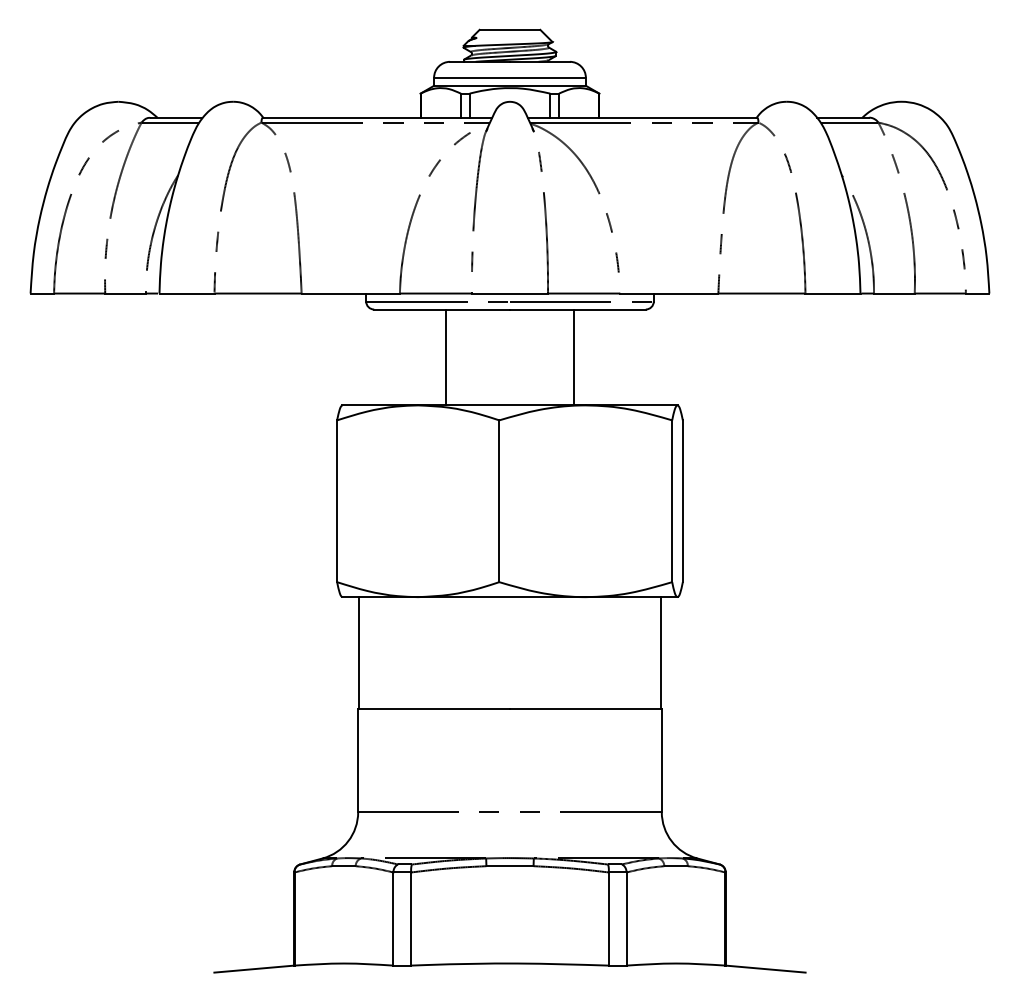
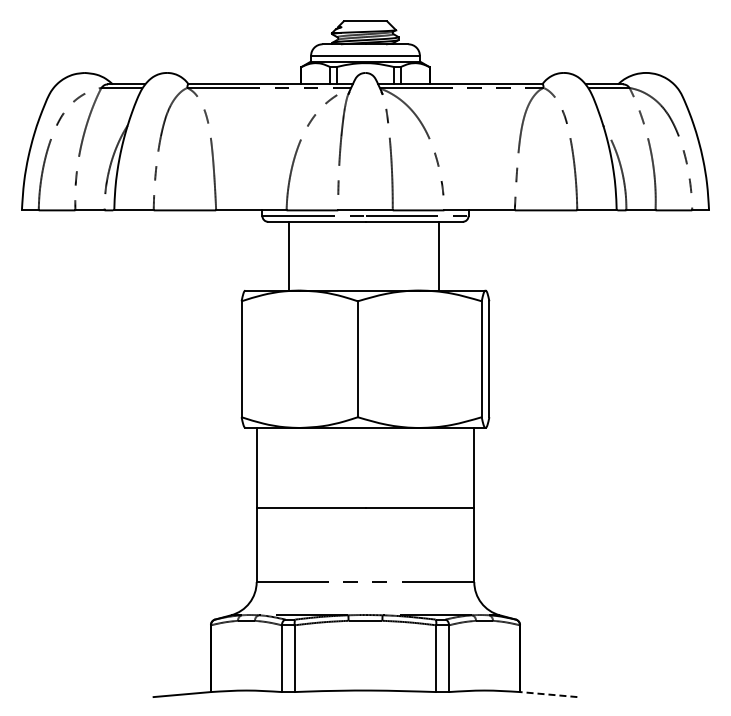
line: (445, 356) -> (288, 255), moved
line: (574, 356) -> (439, 255), moved
line: (765, 969) -> (548, 694), solid -> dashed

